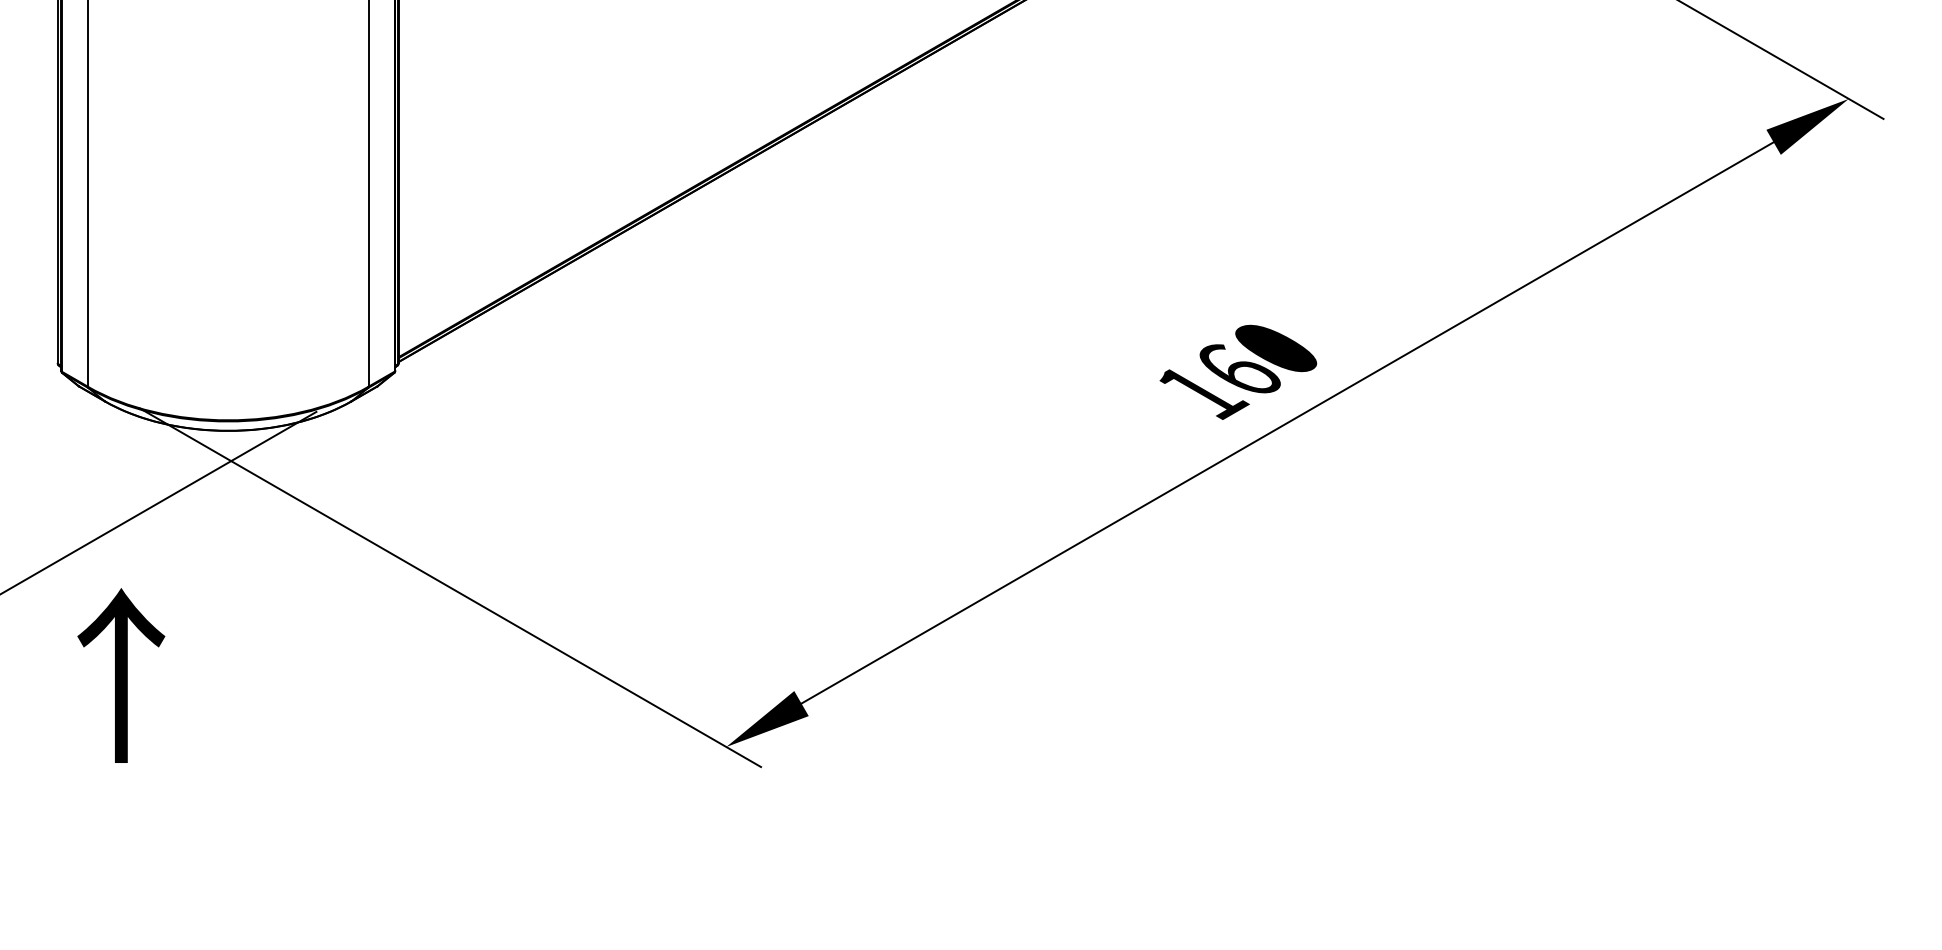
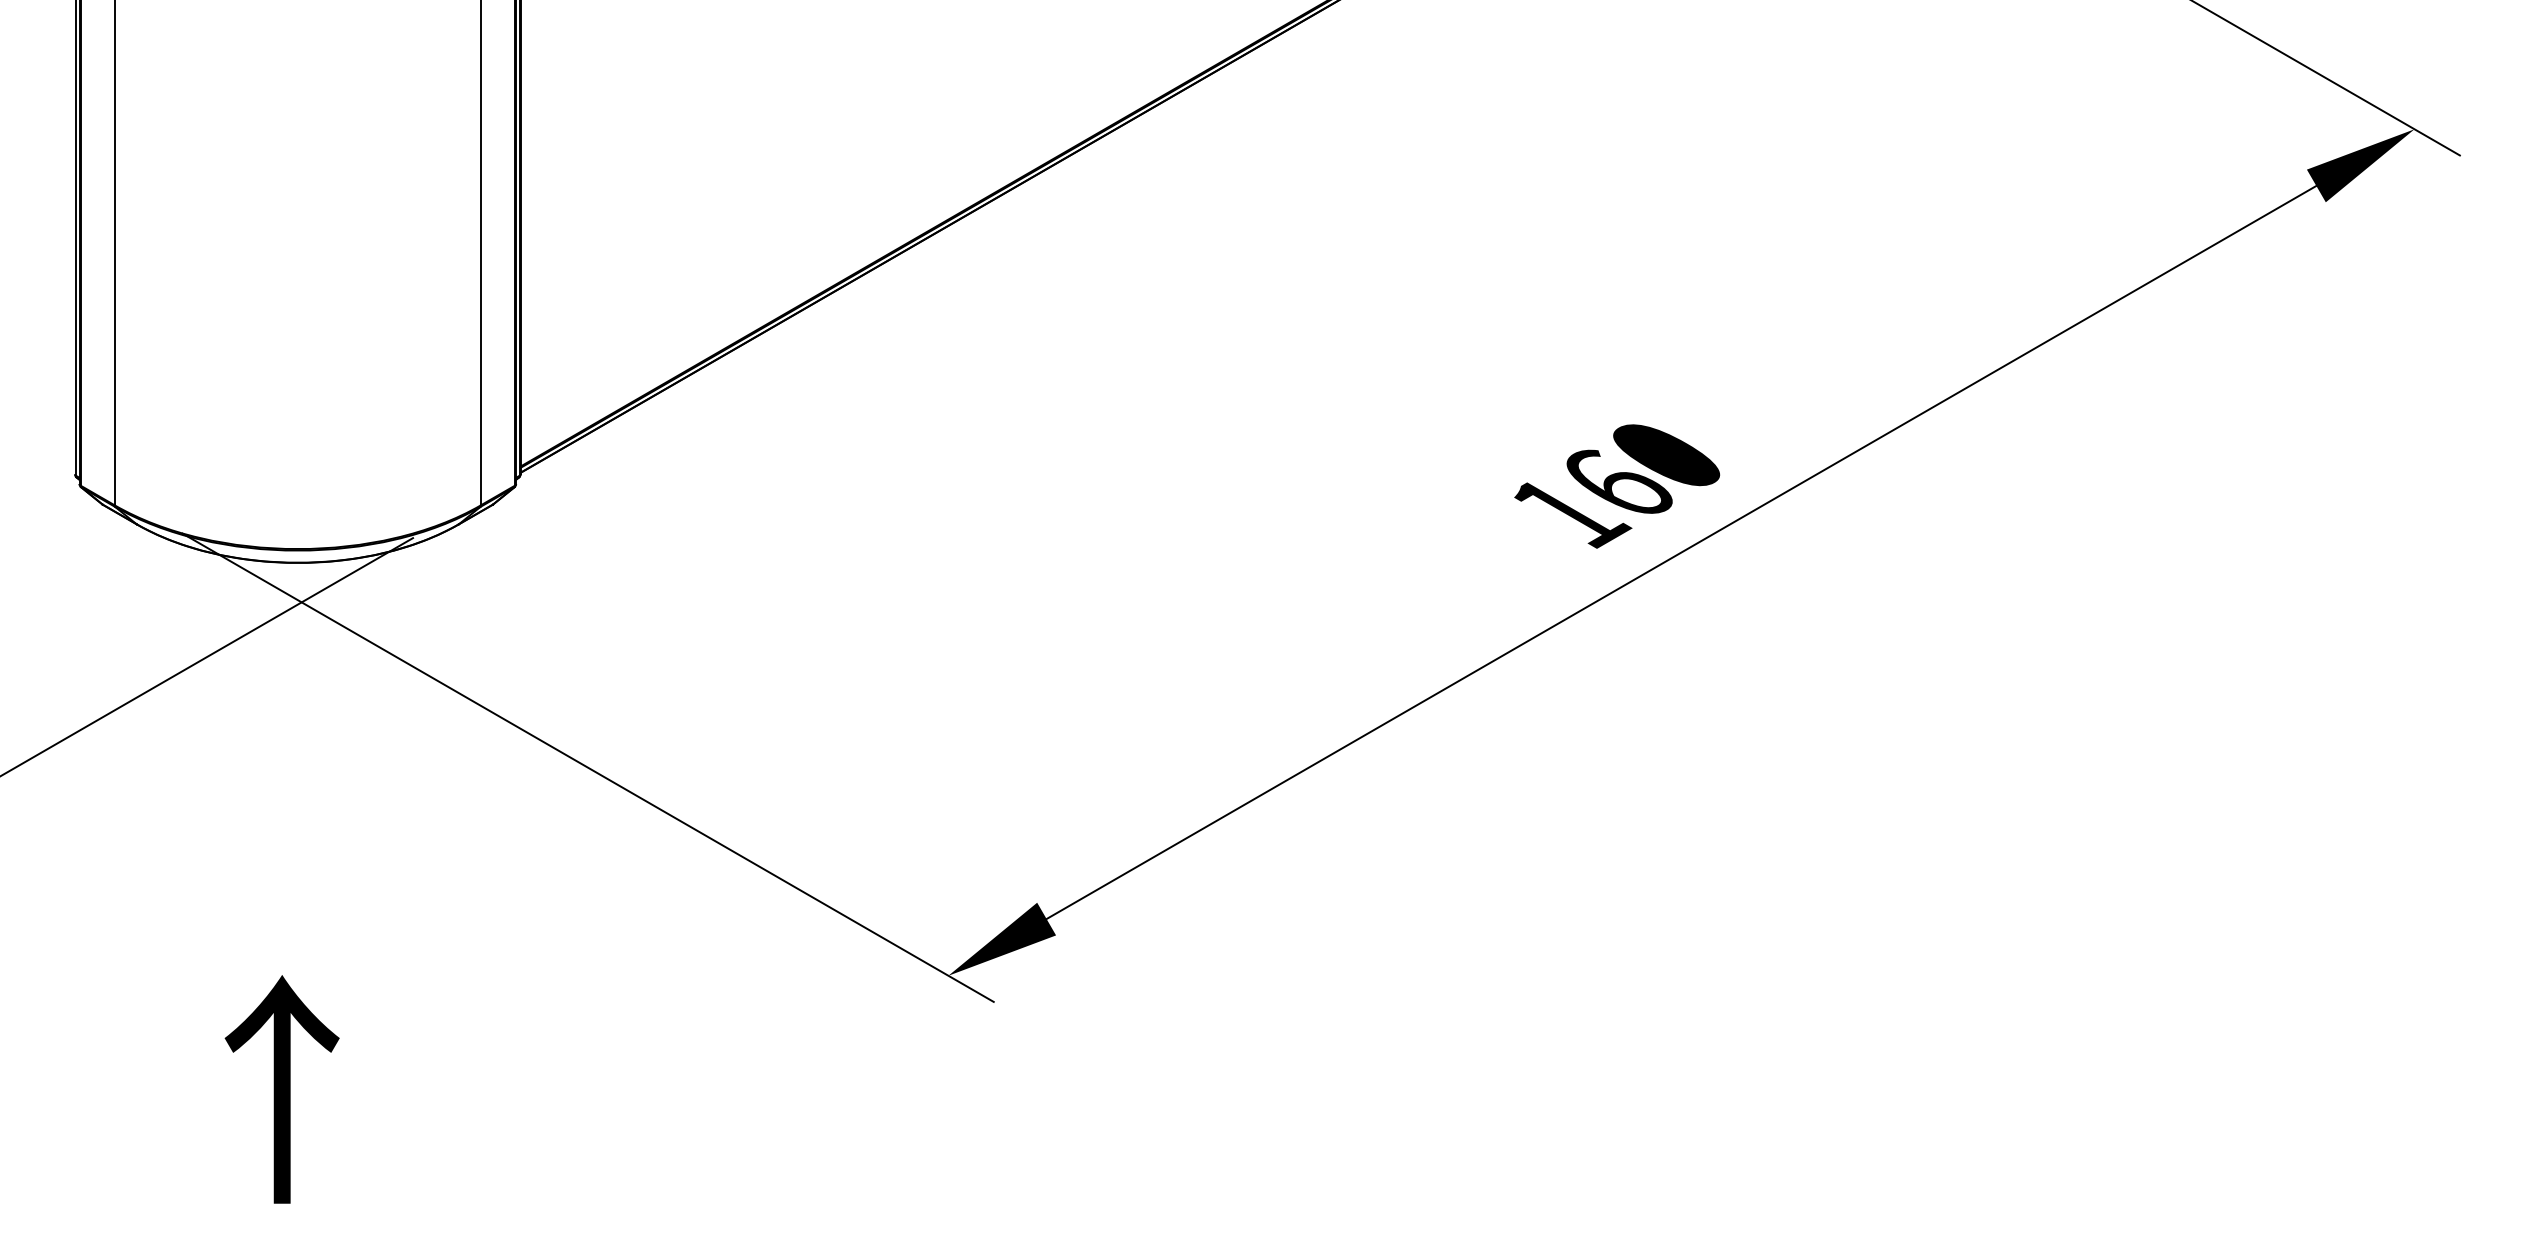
text: (120, 675) -> (281, 1089), moved

